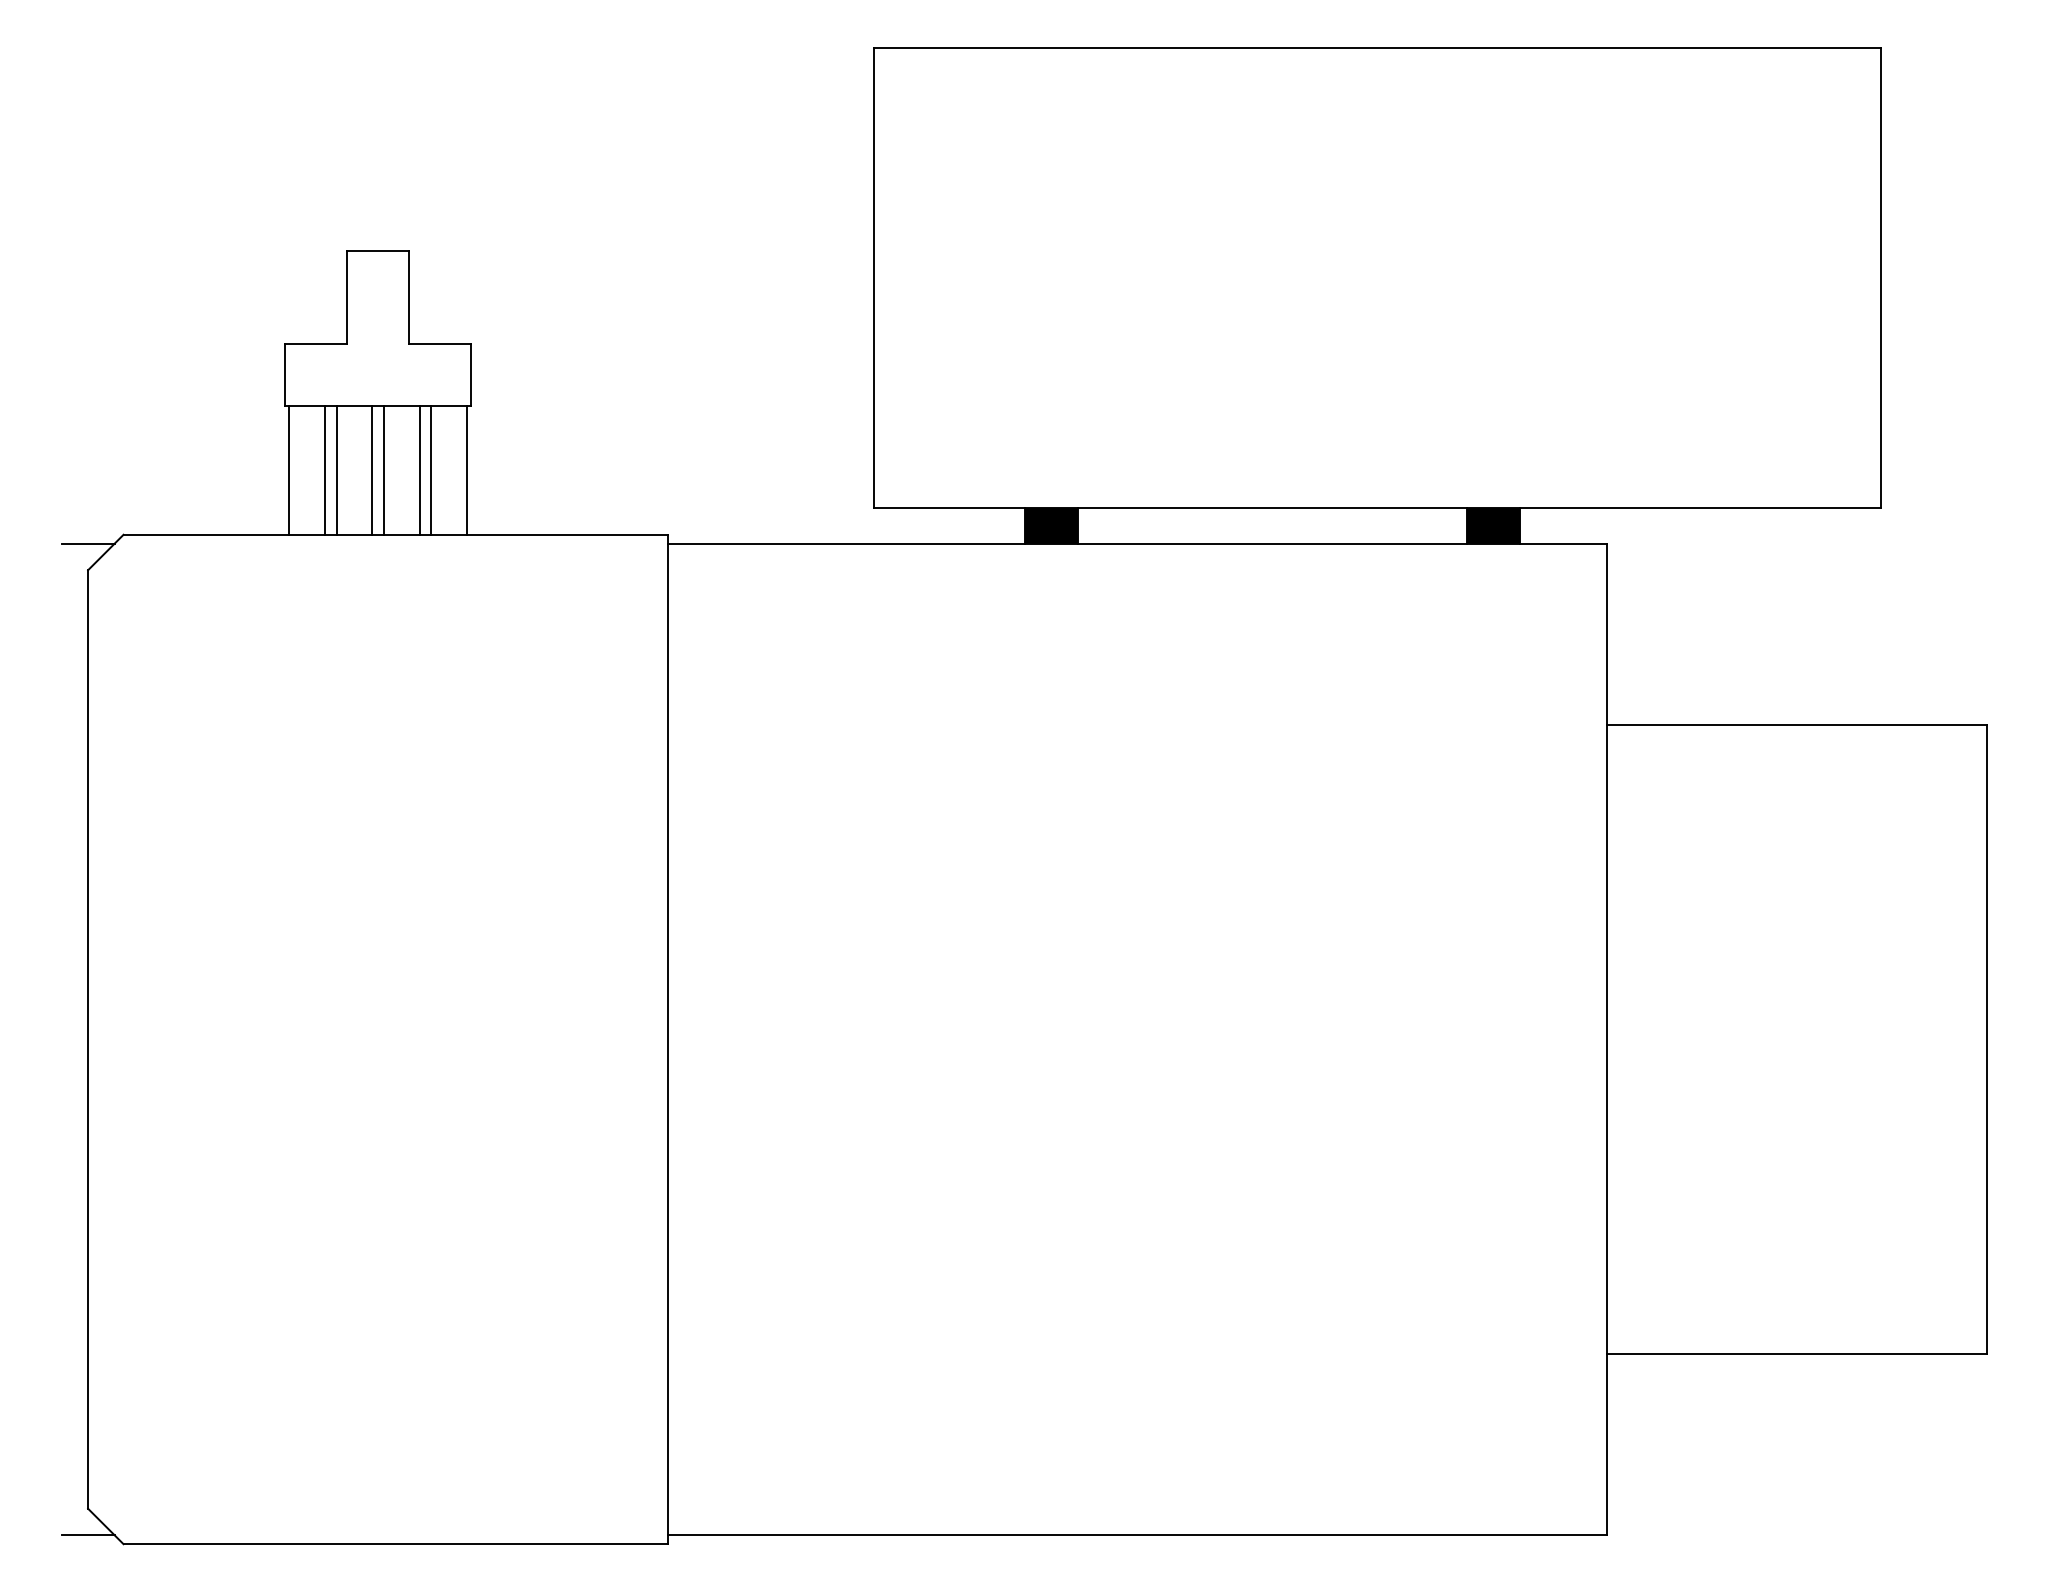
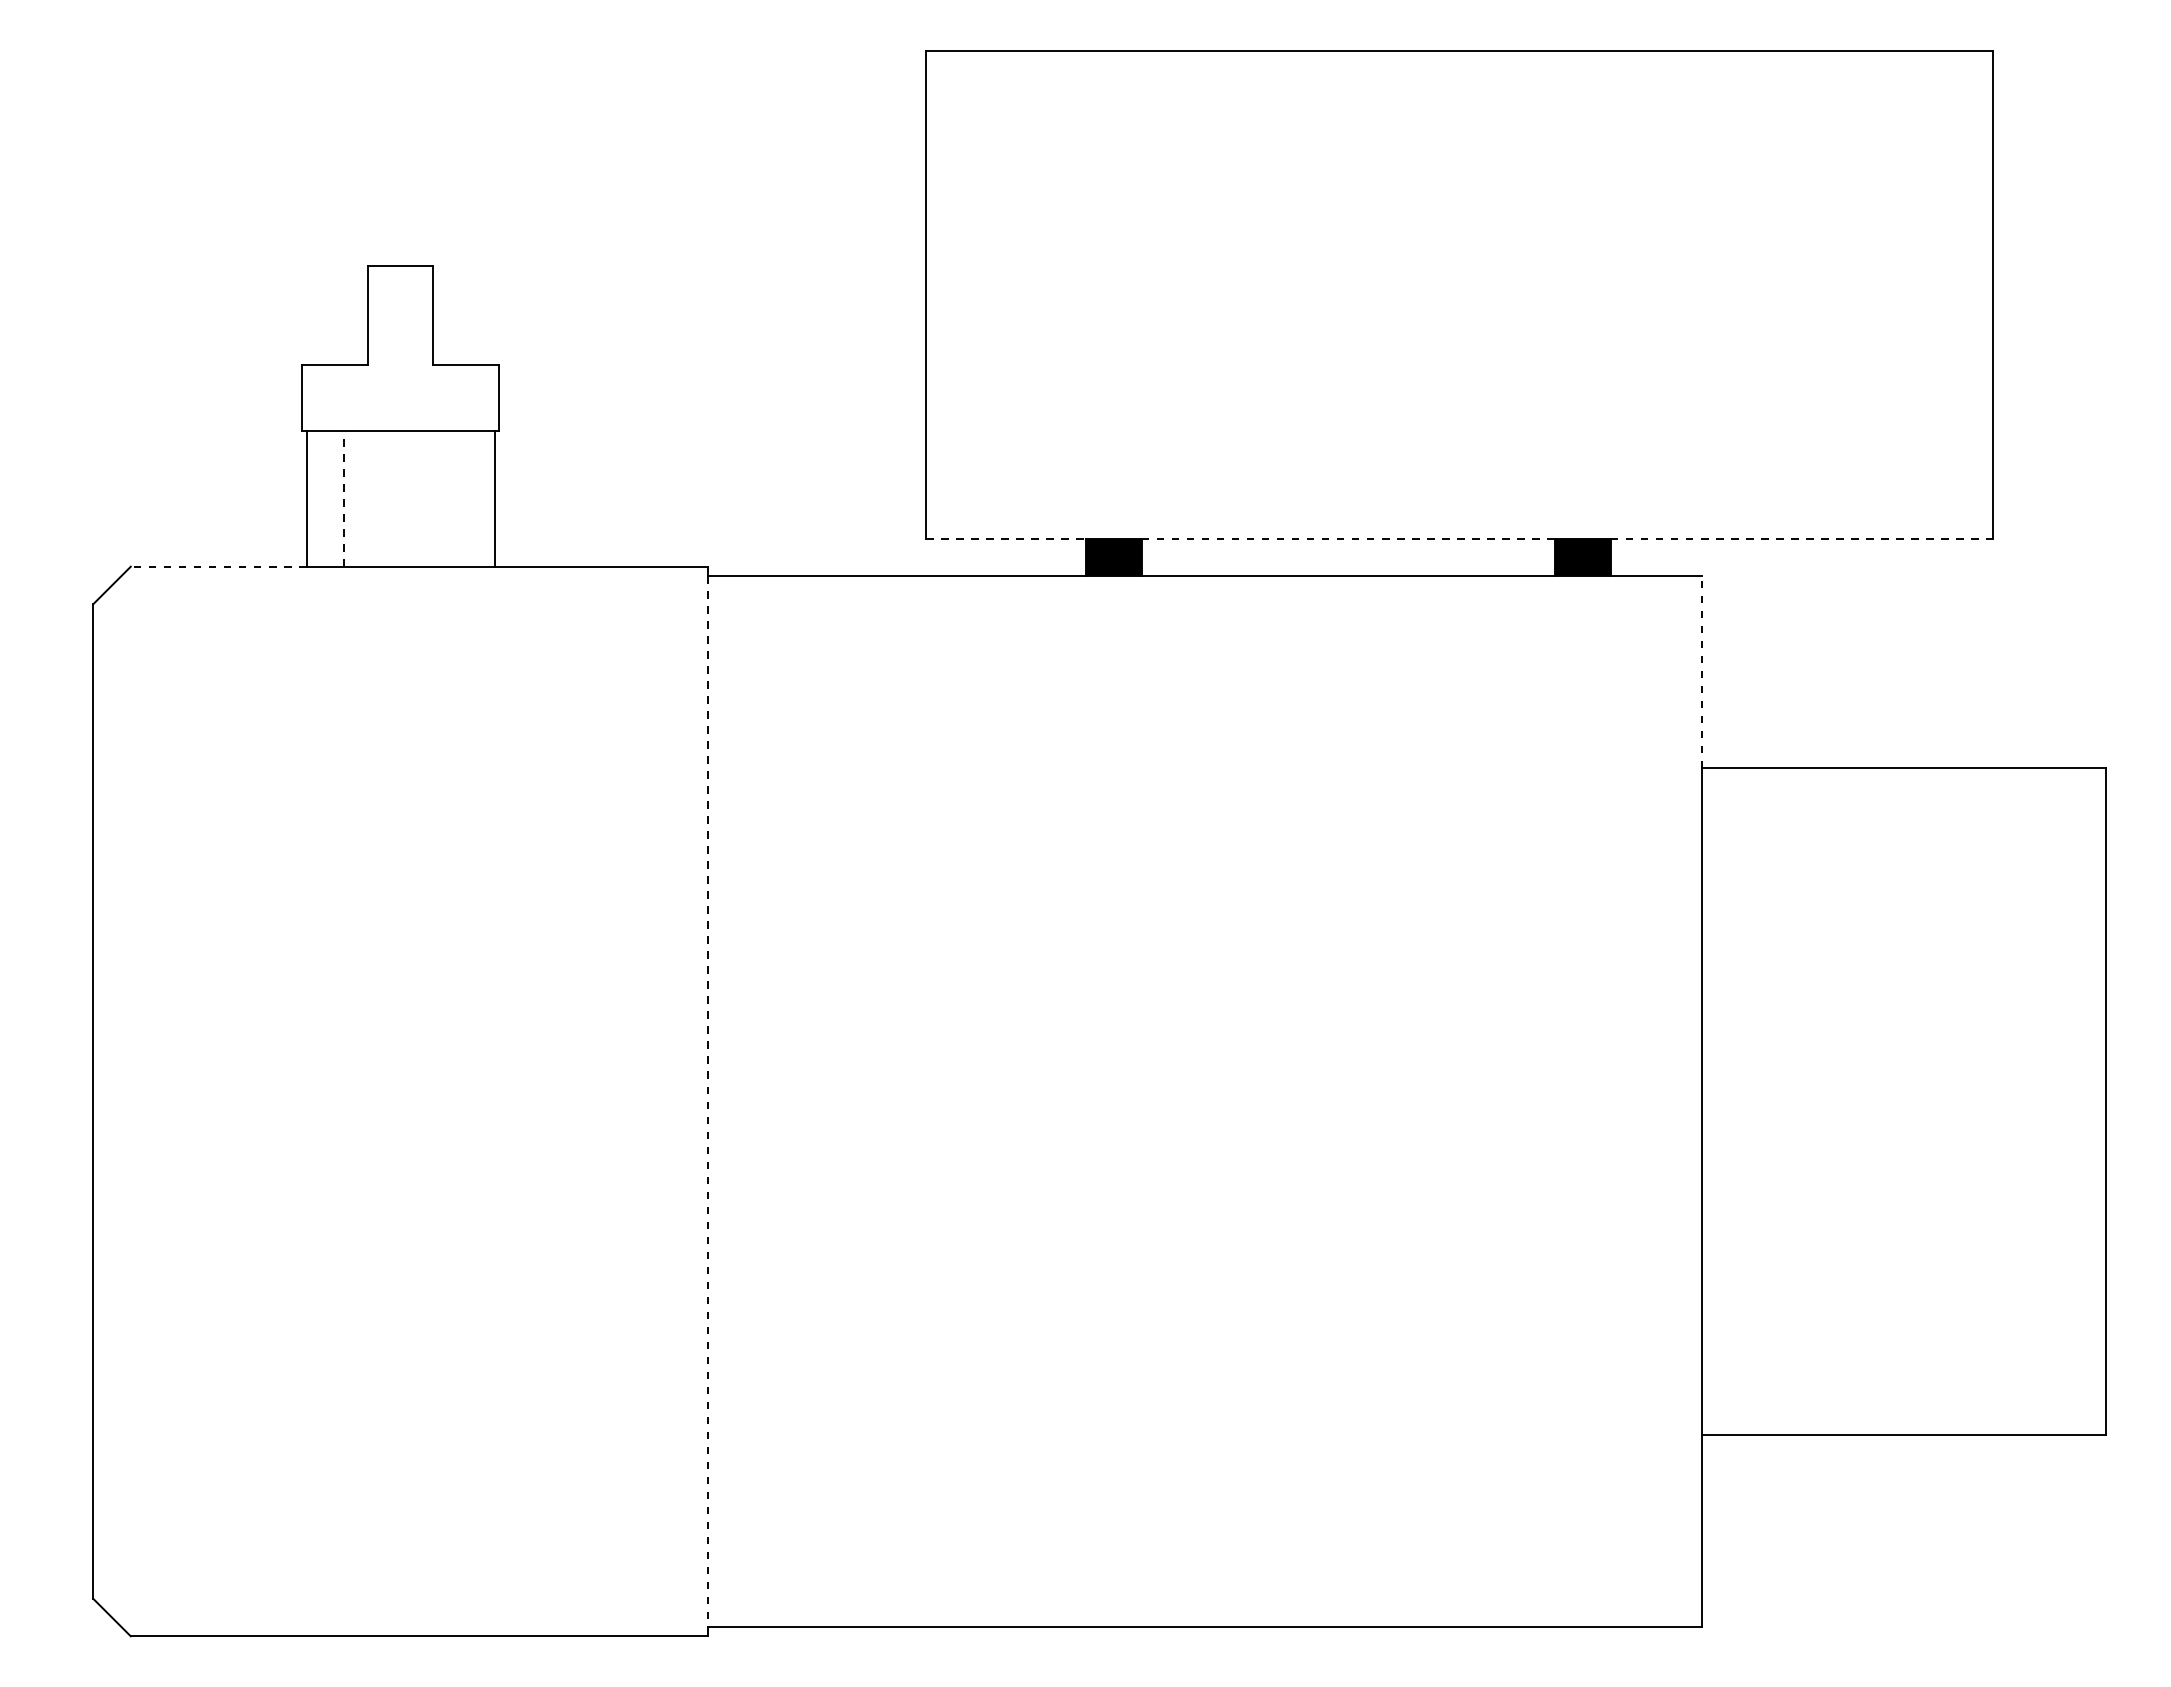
line: (325, 470) -> (344, 498), solid -> dashed
line: (336, 470) -> (356, 498), removed
line: (372, 470) -> (394, 498), removed
line: (383, 470) -> (406, 498), removed
line: (419, 470) -> (444, 498), removed
line: (431, 470) -> (457, 498), removed
line: (949, 508) -> (1005, 538), solid -> dashed
line: (1272, 508) -> (1348, 538), solid -> dashed
line: (1701, 508) -> (1802, 538), solid -> dashed
line: (206, 534) -> (218, 566), solid -> dashed
line: (88, 544) -> (93, 576), removed
line: (1606, 633) -> (1702, 671), solid -> dashed
line: (667, 1040) -> (707, 1102), solid -> dashed
line: (88, 1534) -> (93, 1626), removed

